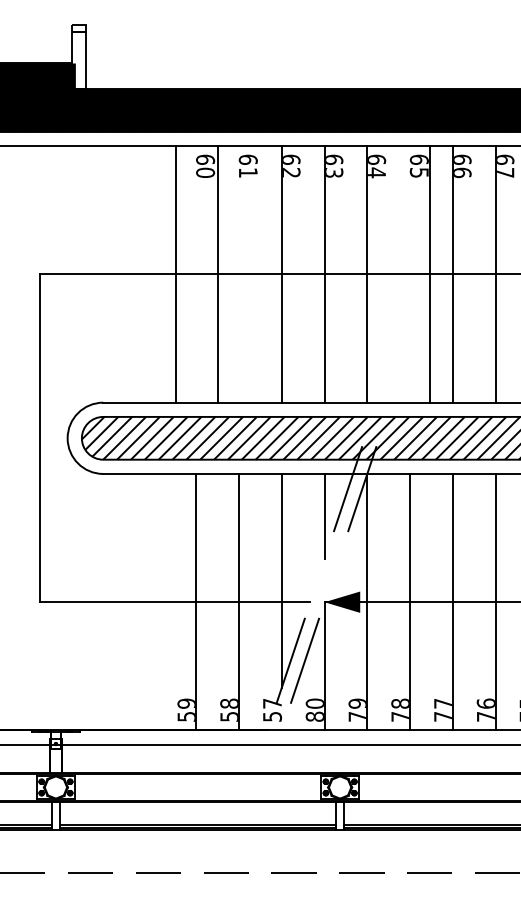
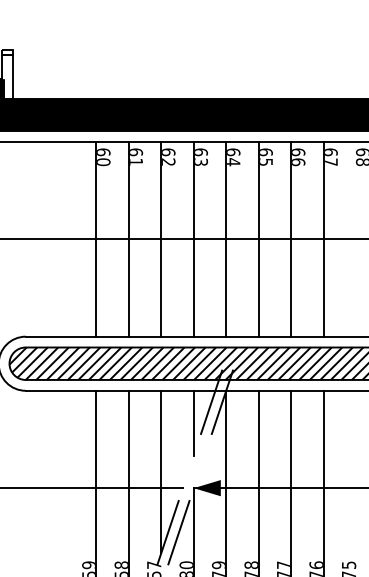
line: (176, 274) -> (96, 239), moved
line: (218, 274) -> (129, 239), moved
line: (430, 274) -> (259, 239), moved

